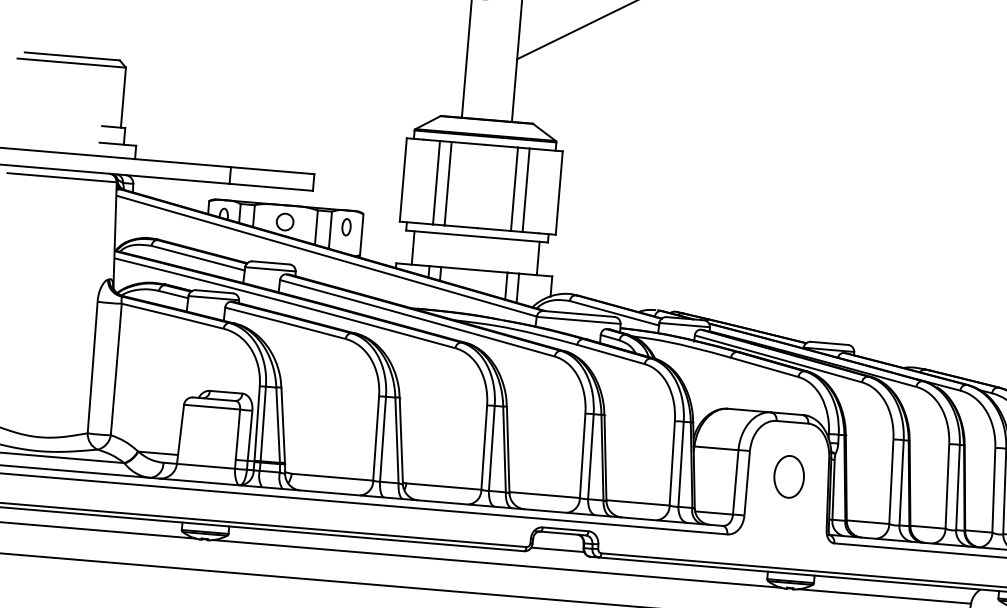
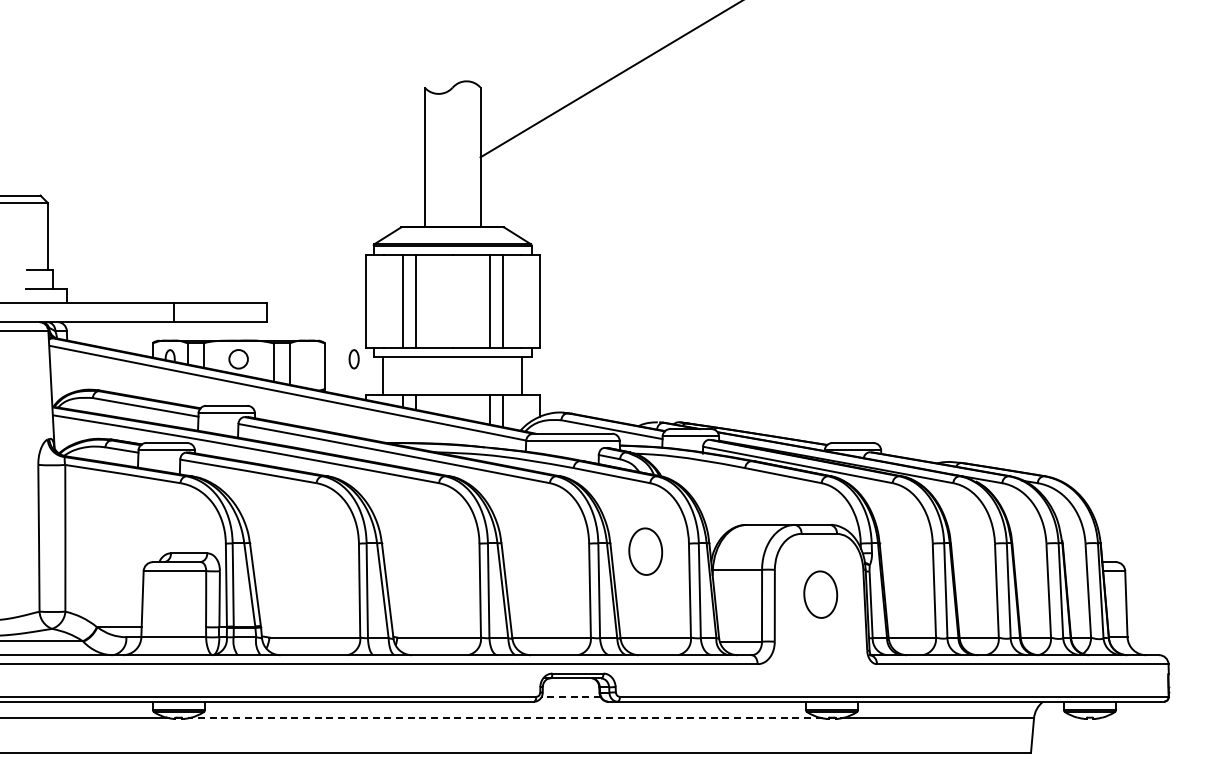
part: (345, 227) -> (353, 359), moved
part: (635, 424) -> (645, 551), added
line: (557, 550) -> (570, 697), solid -> dashed
line: (496, 564) -> (504, 718), solid -> dashed

